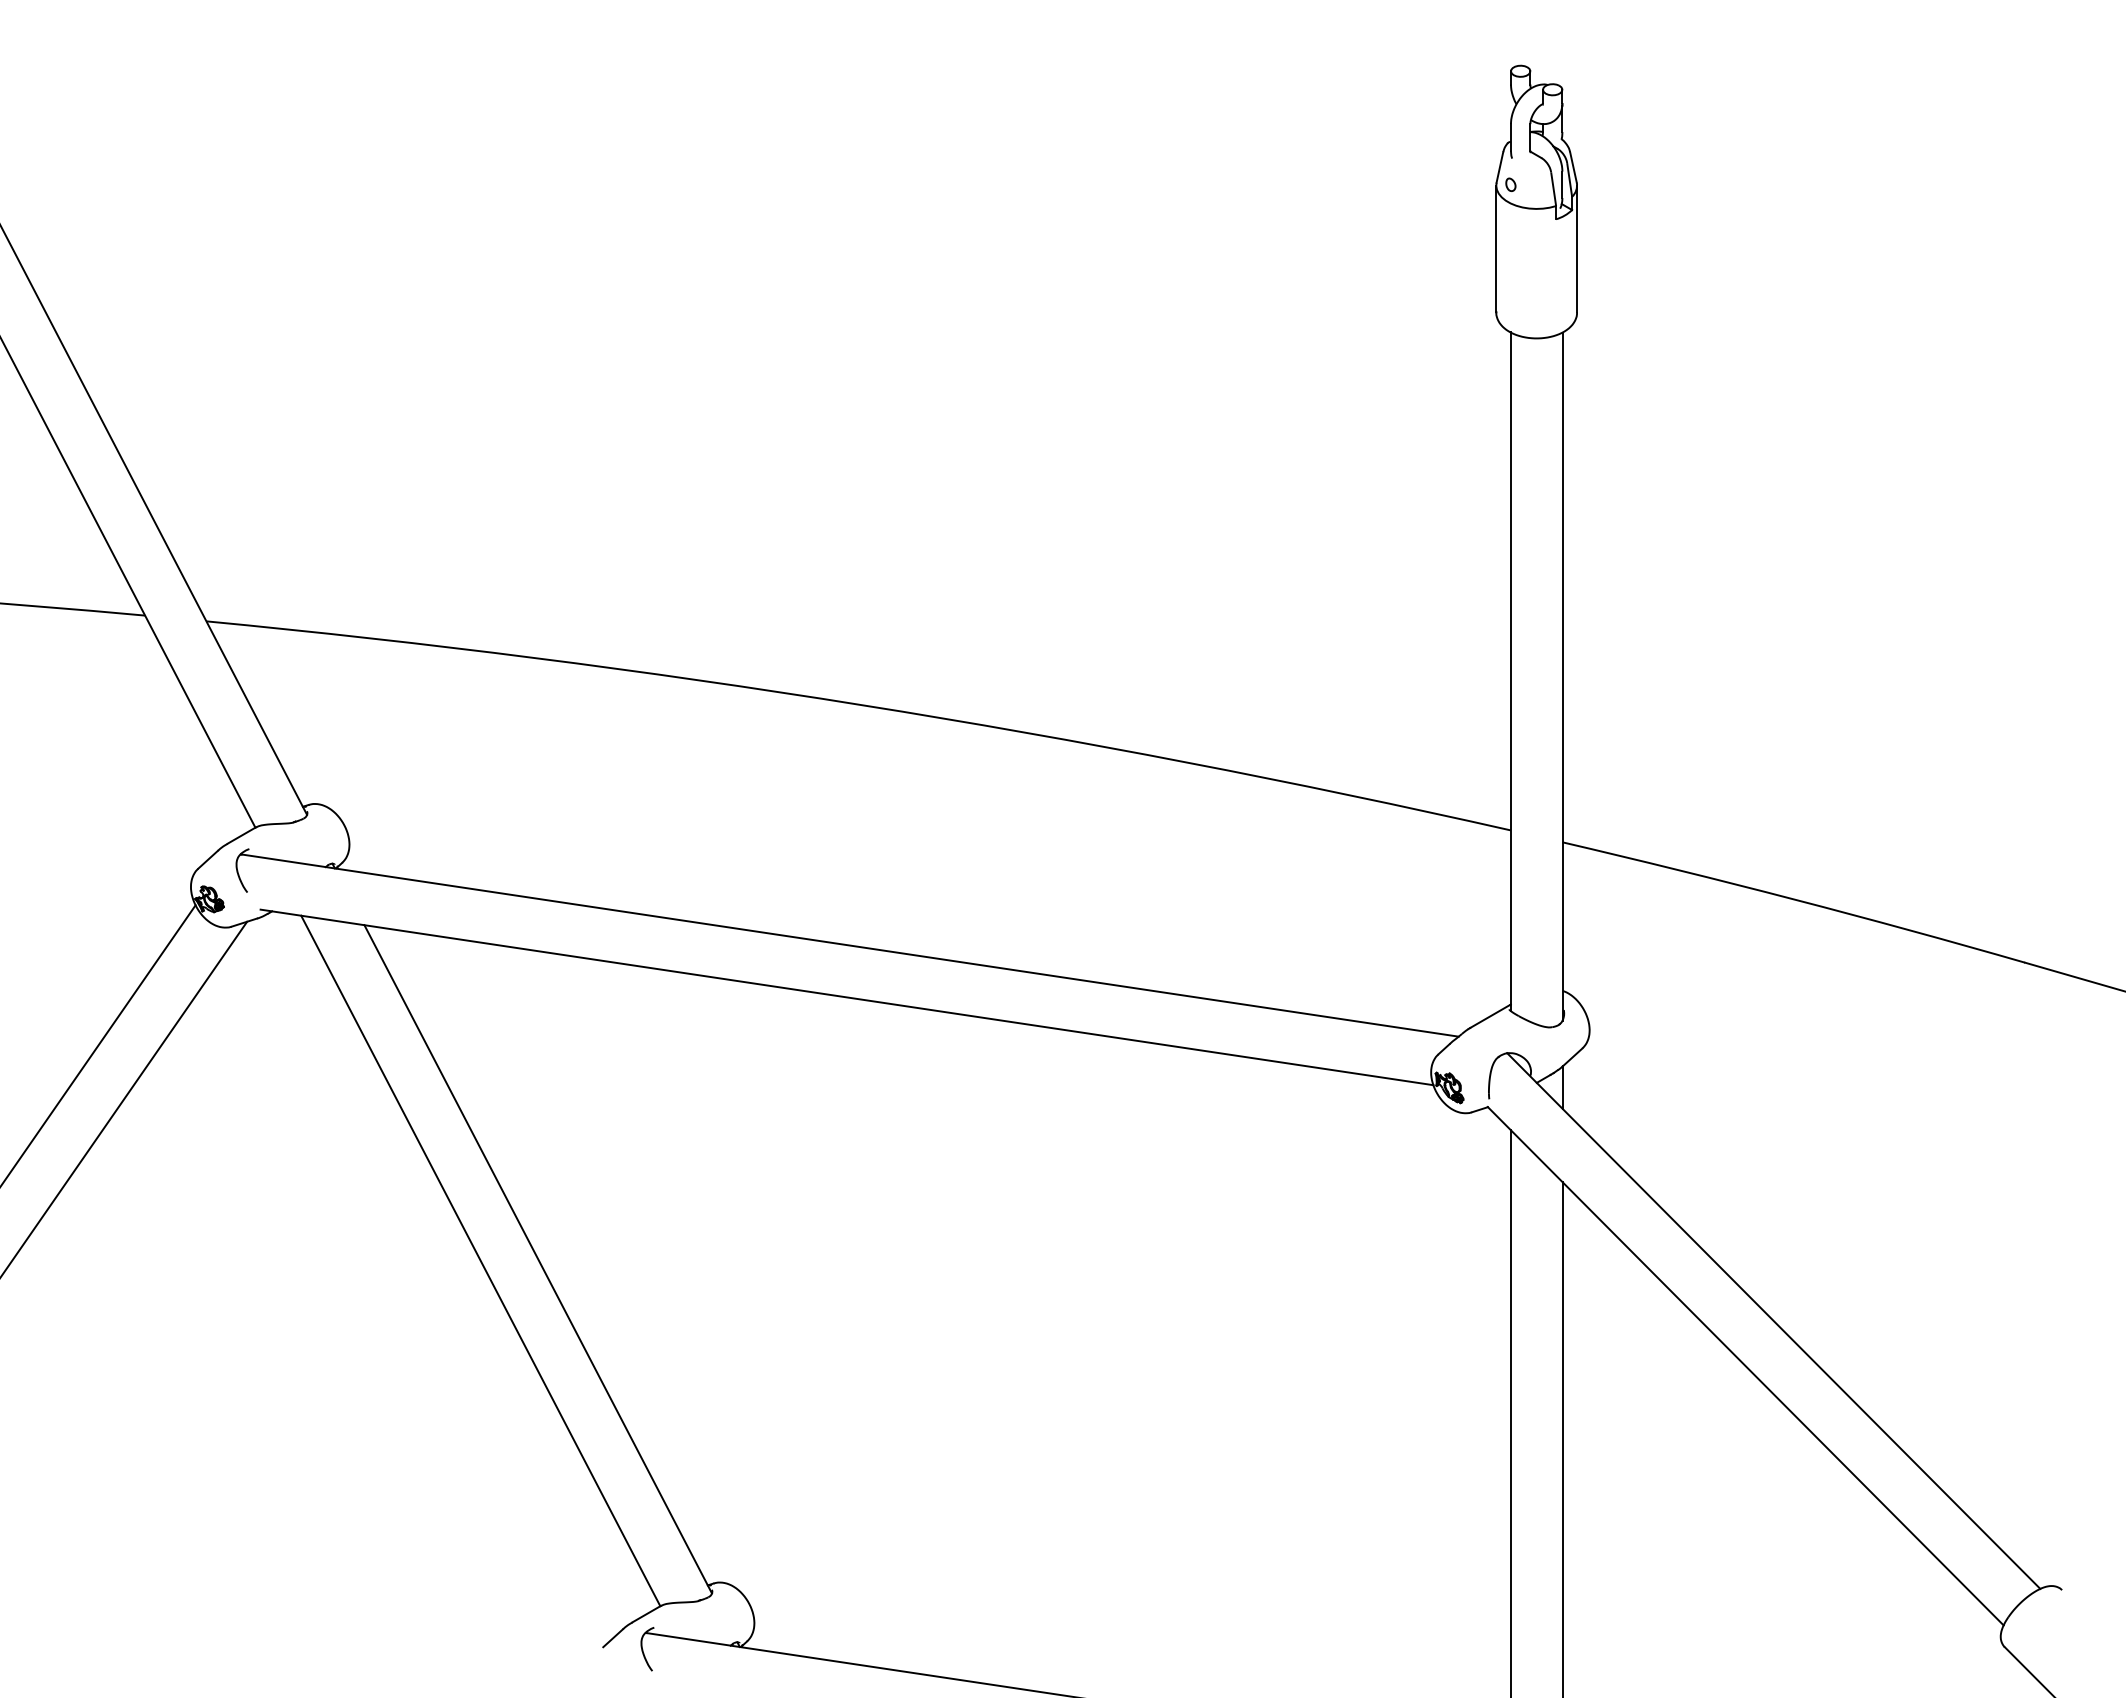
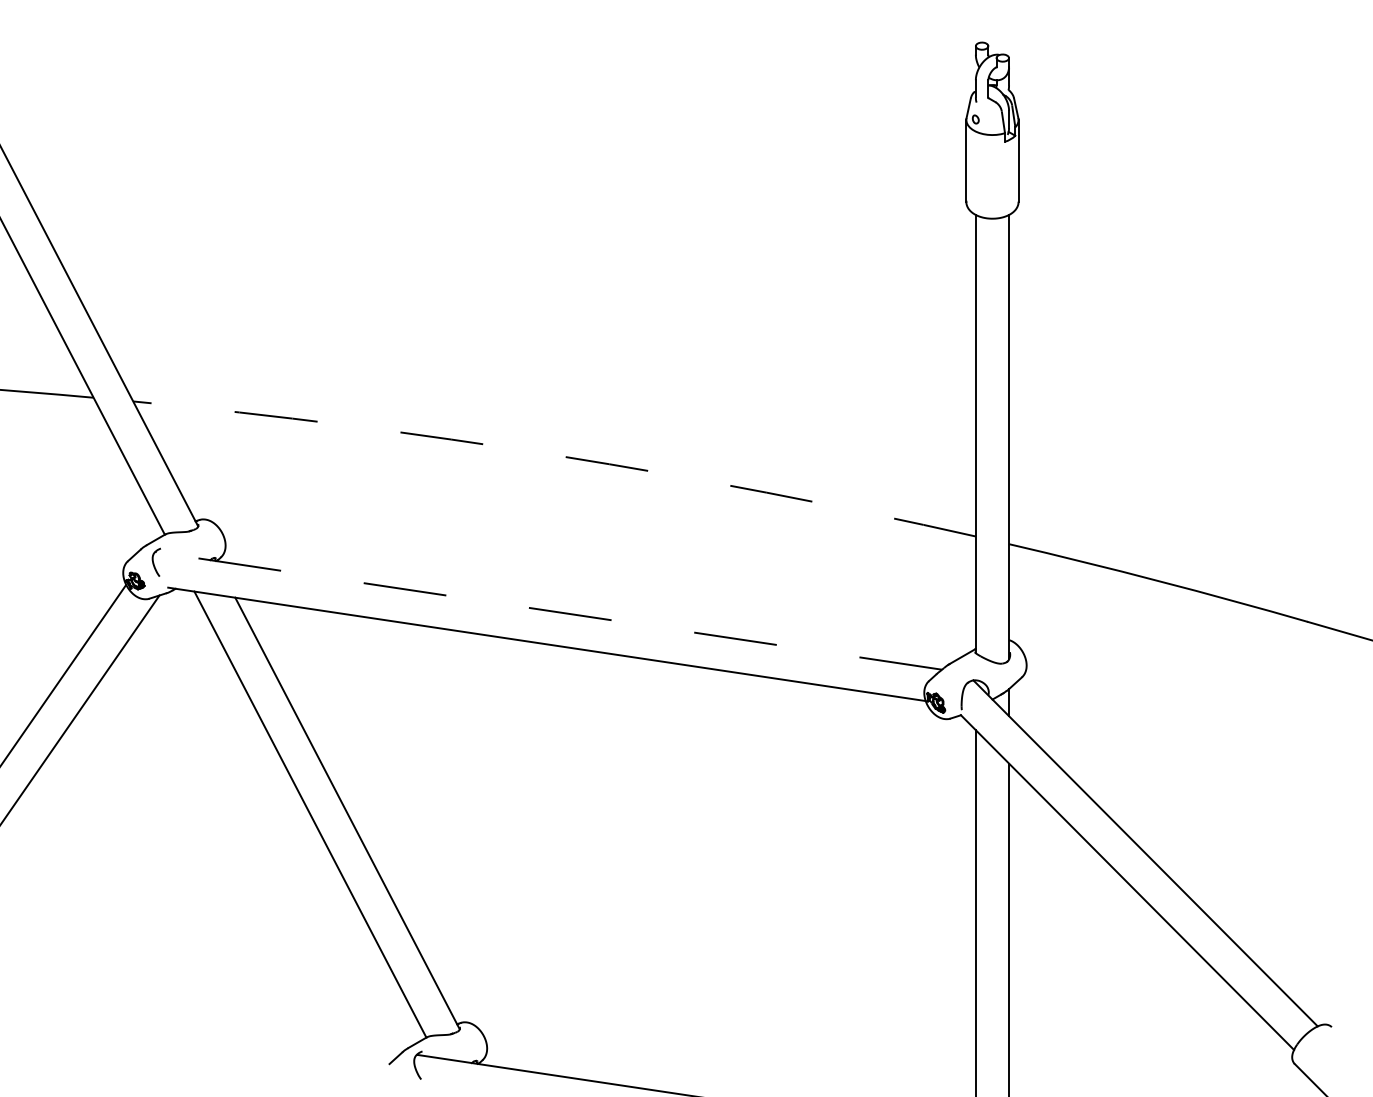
arc: (861, 705) -> (556, 455), solid -> dashed
line: (849, 944) -> (548, 610), solid -> dashed

